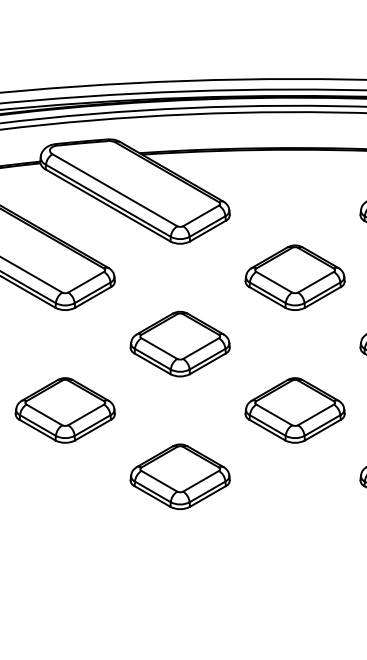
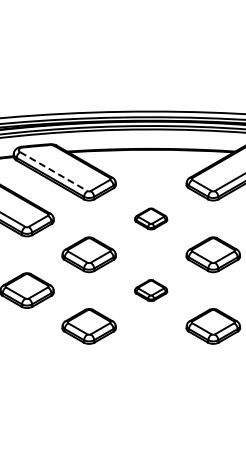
line: (114, 189) -> (53, 171), solid -> dashed
part: (293, 276) -> (150, 218), size x0.6
part: (293, 410) -> (150, 290), size x0.6

